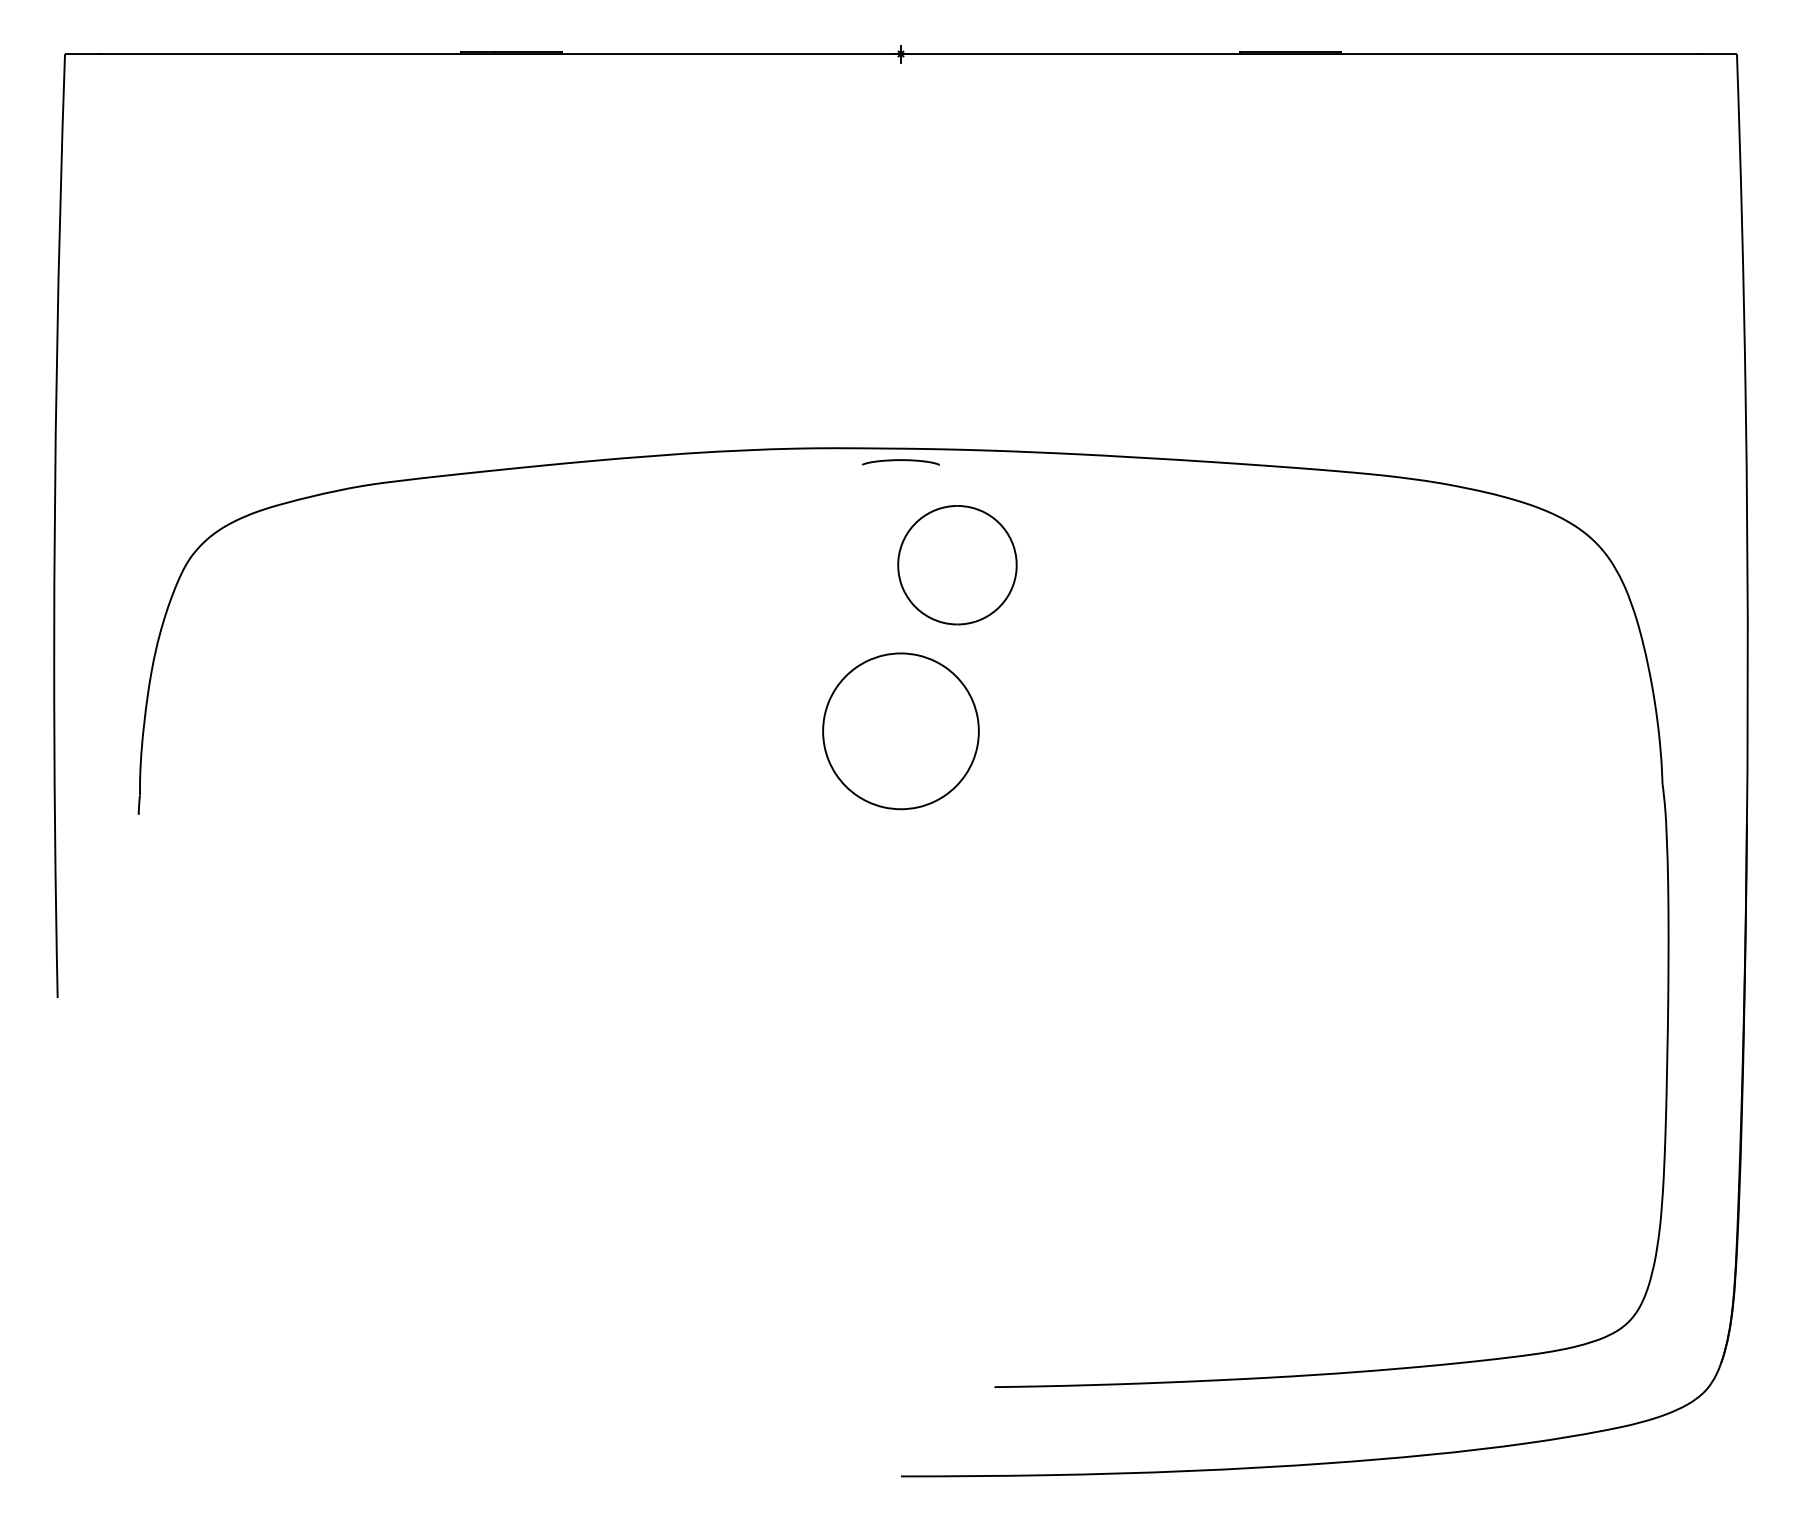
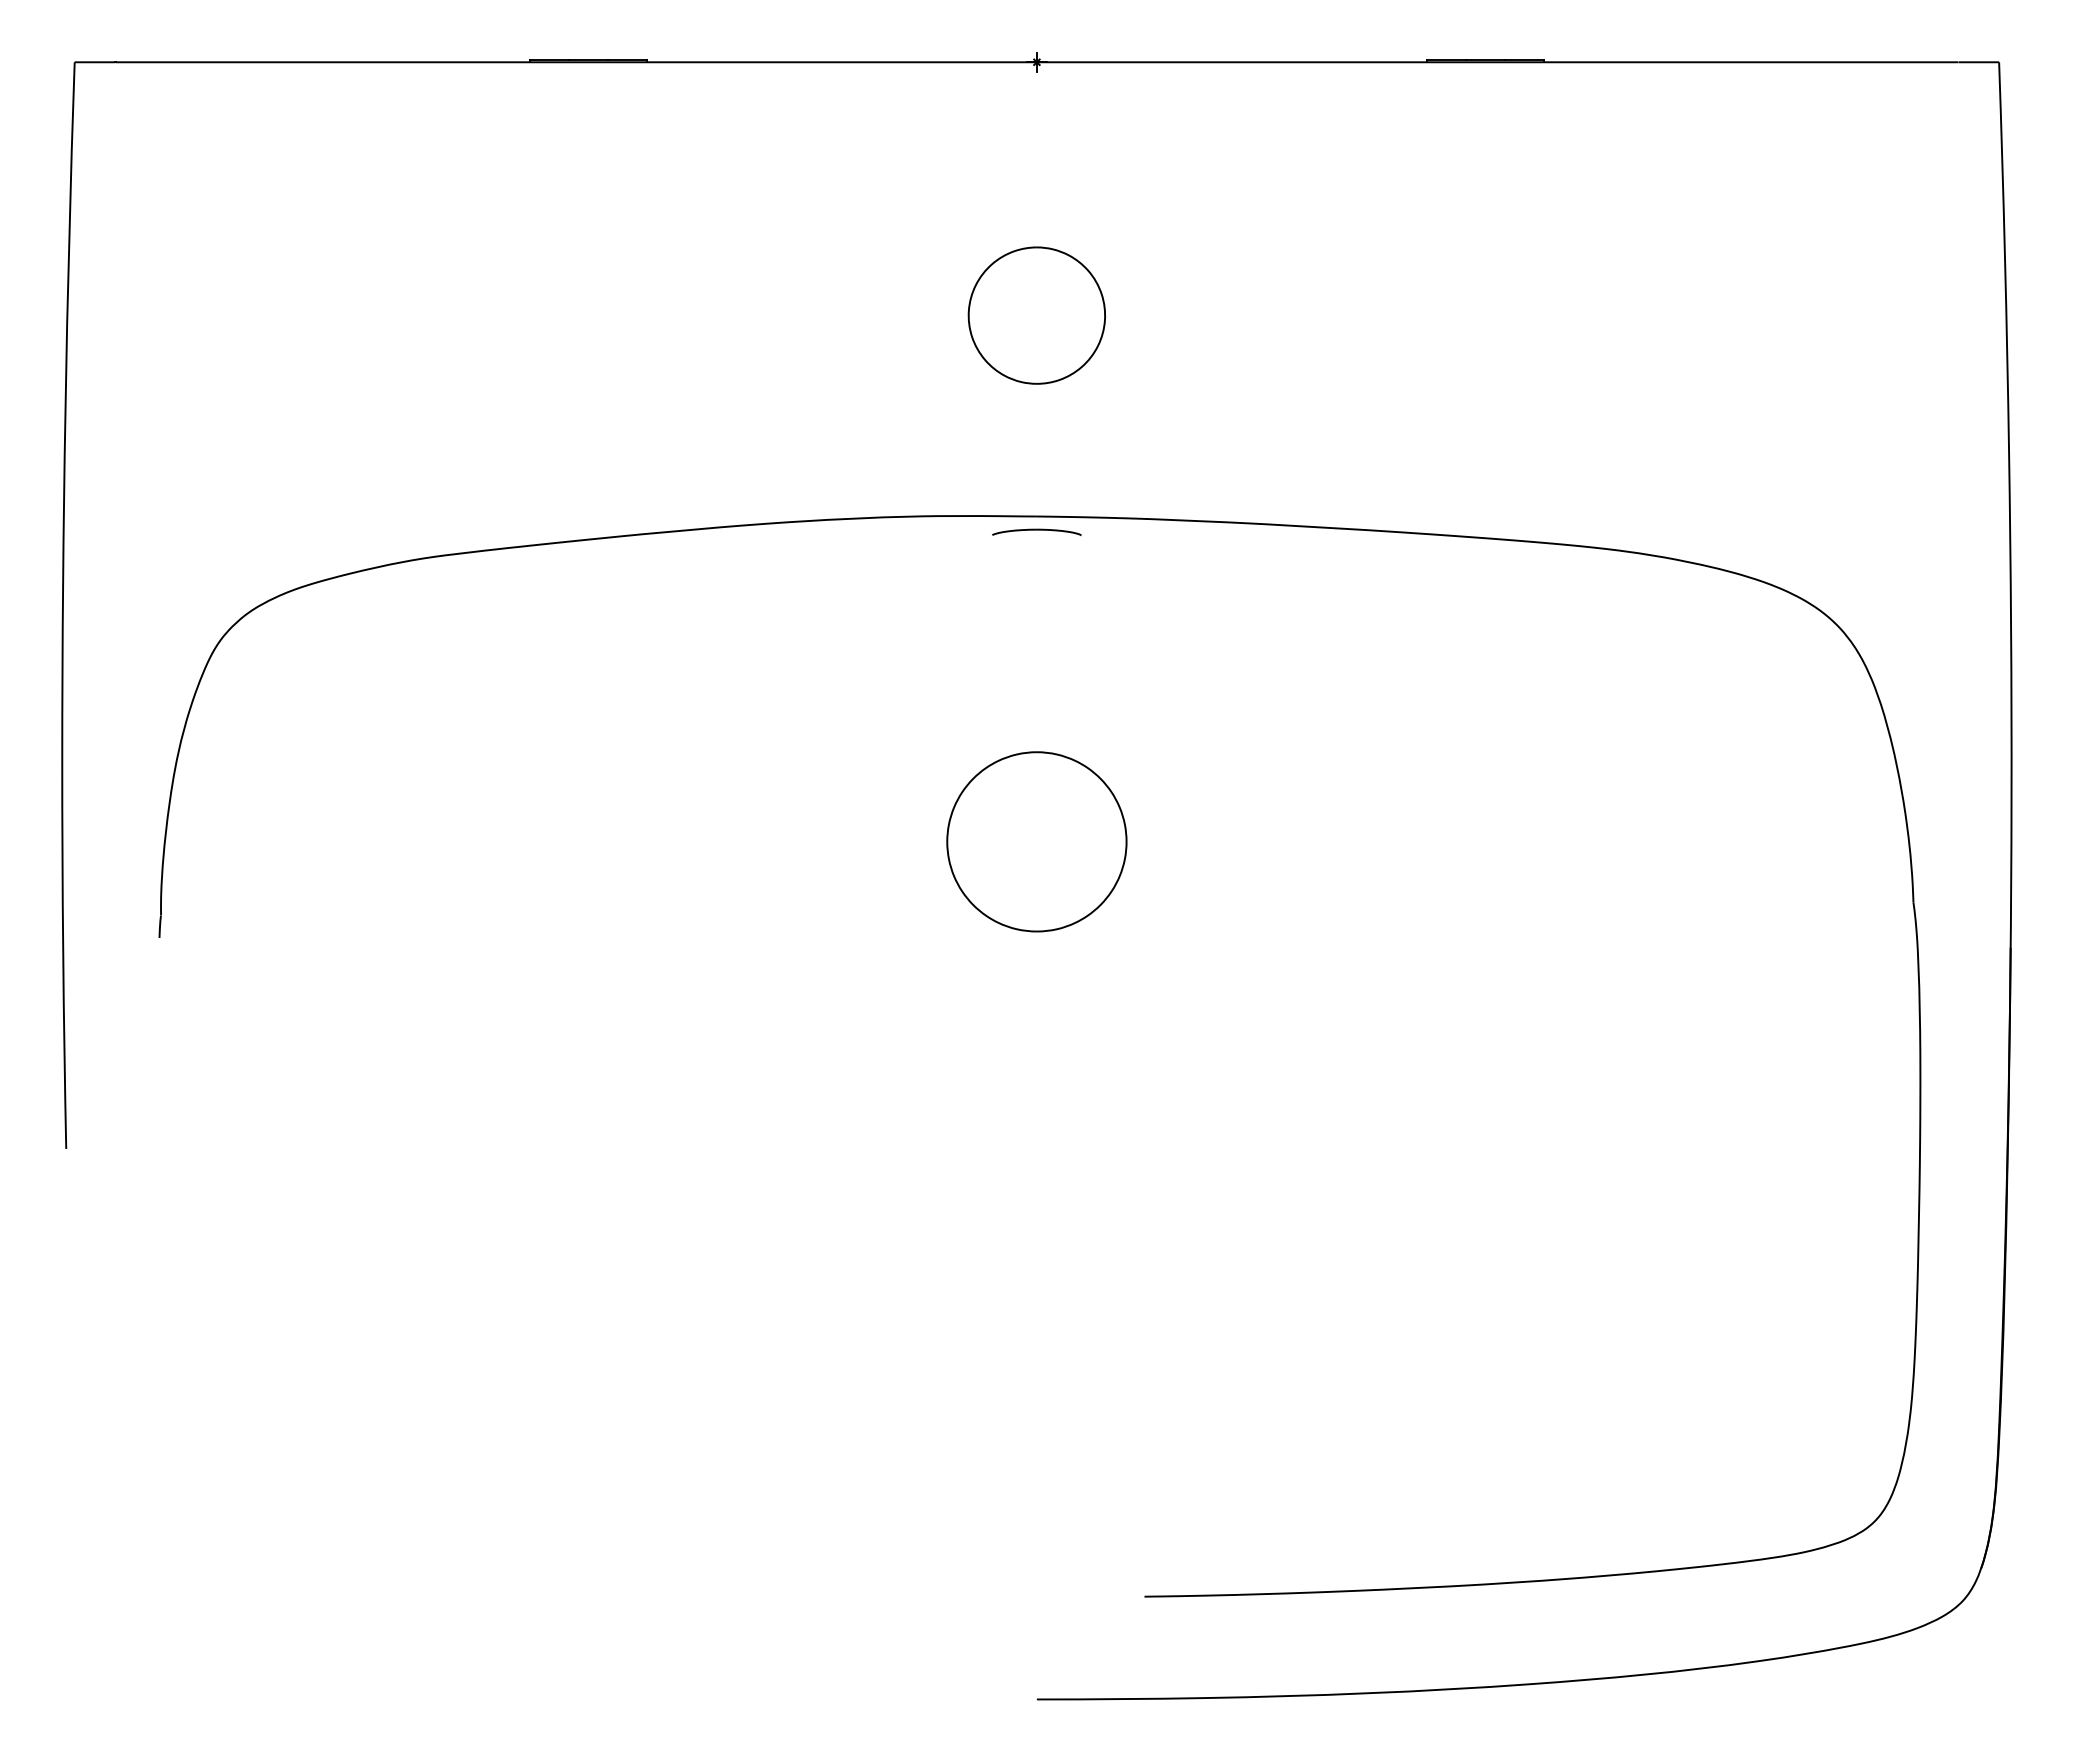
part: (957, 565) -> (1036, 315), moved

